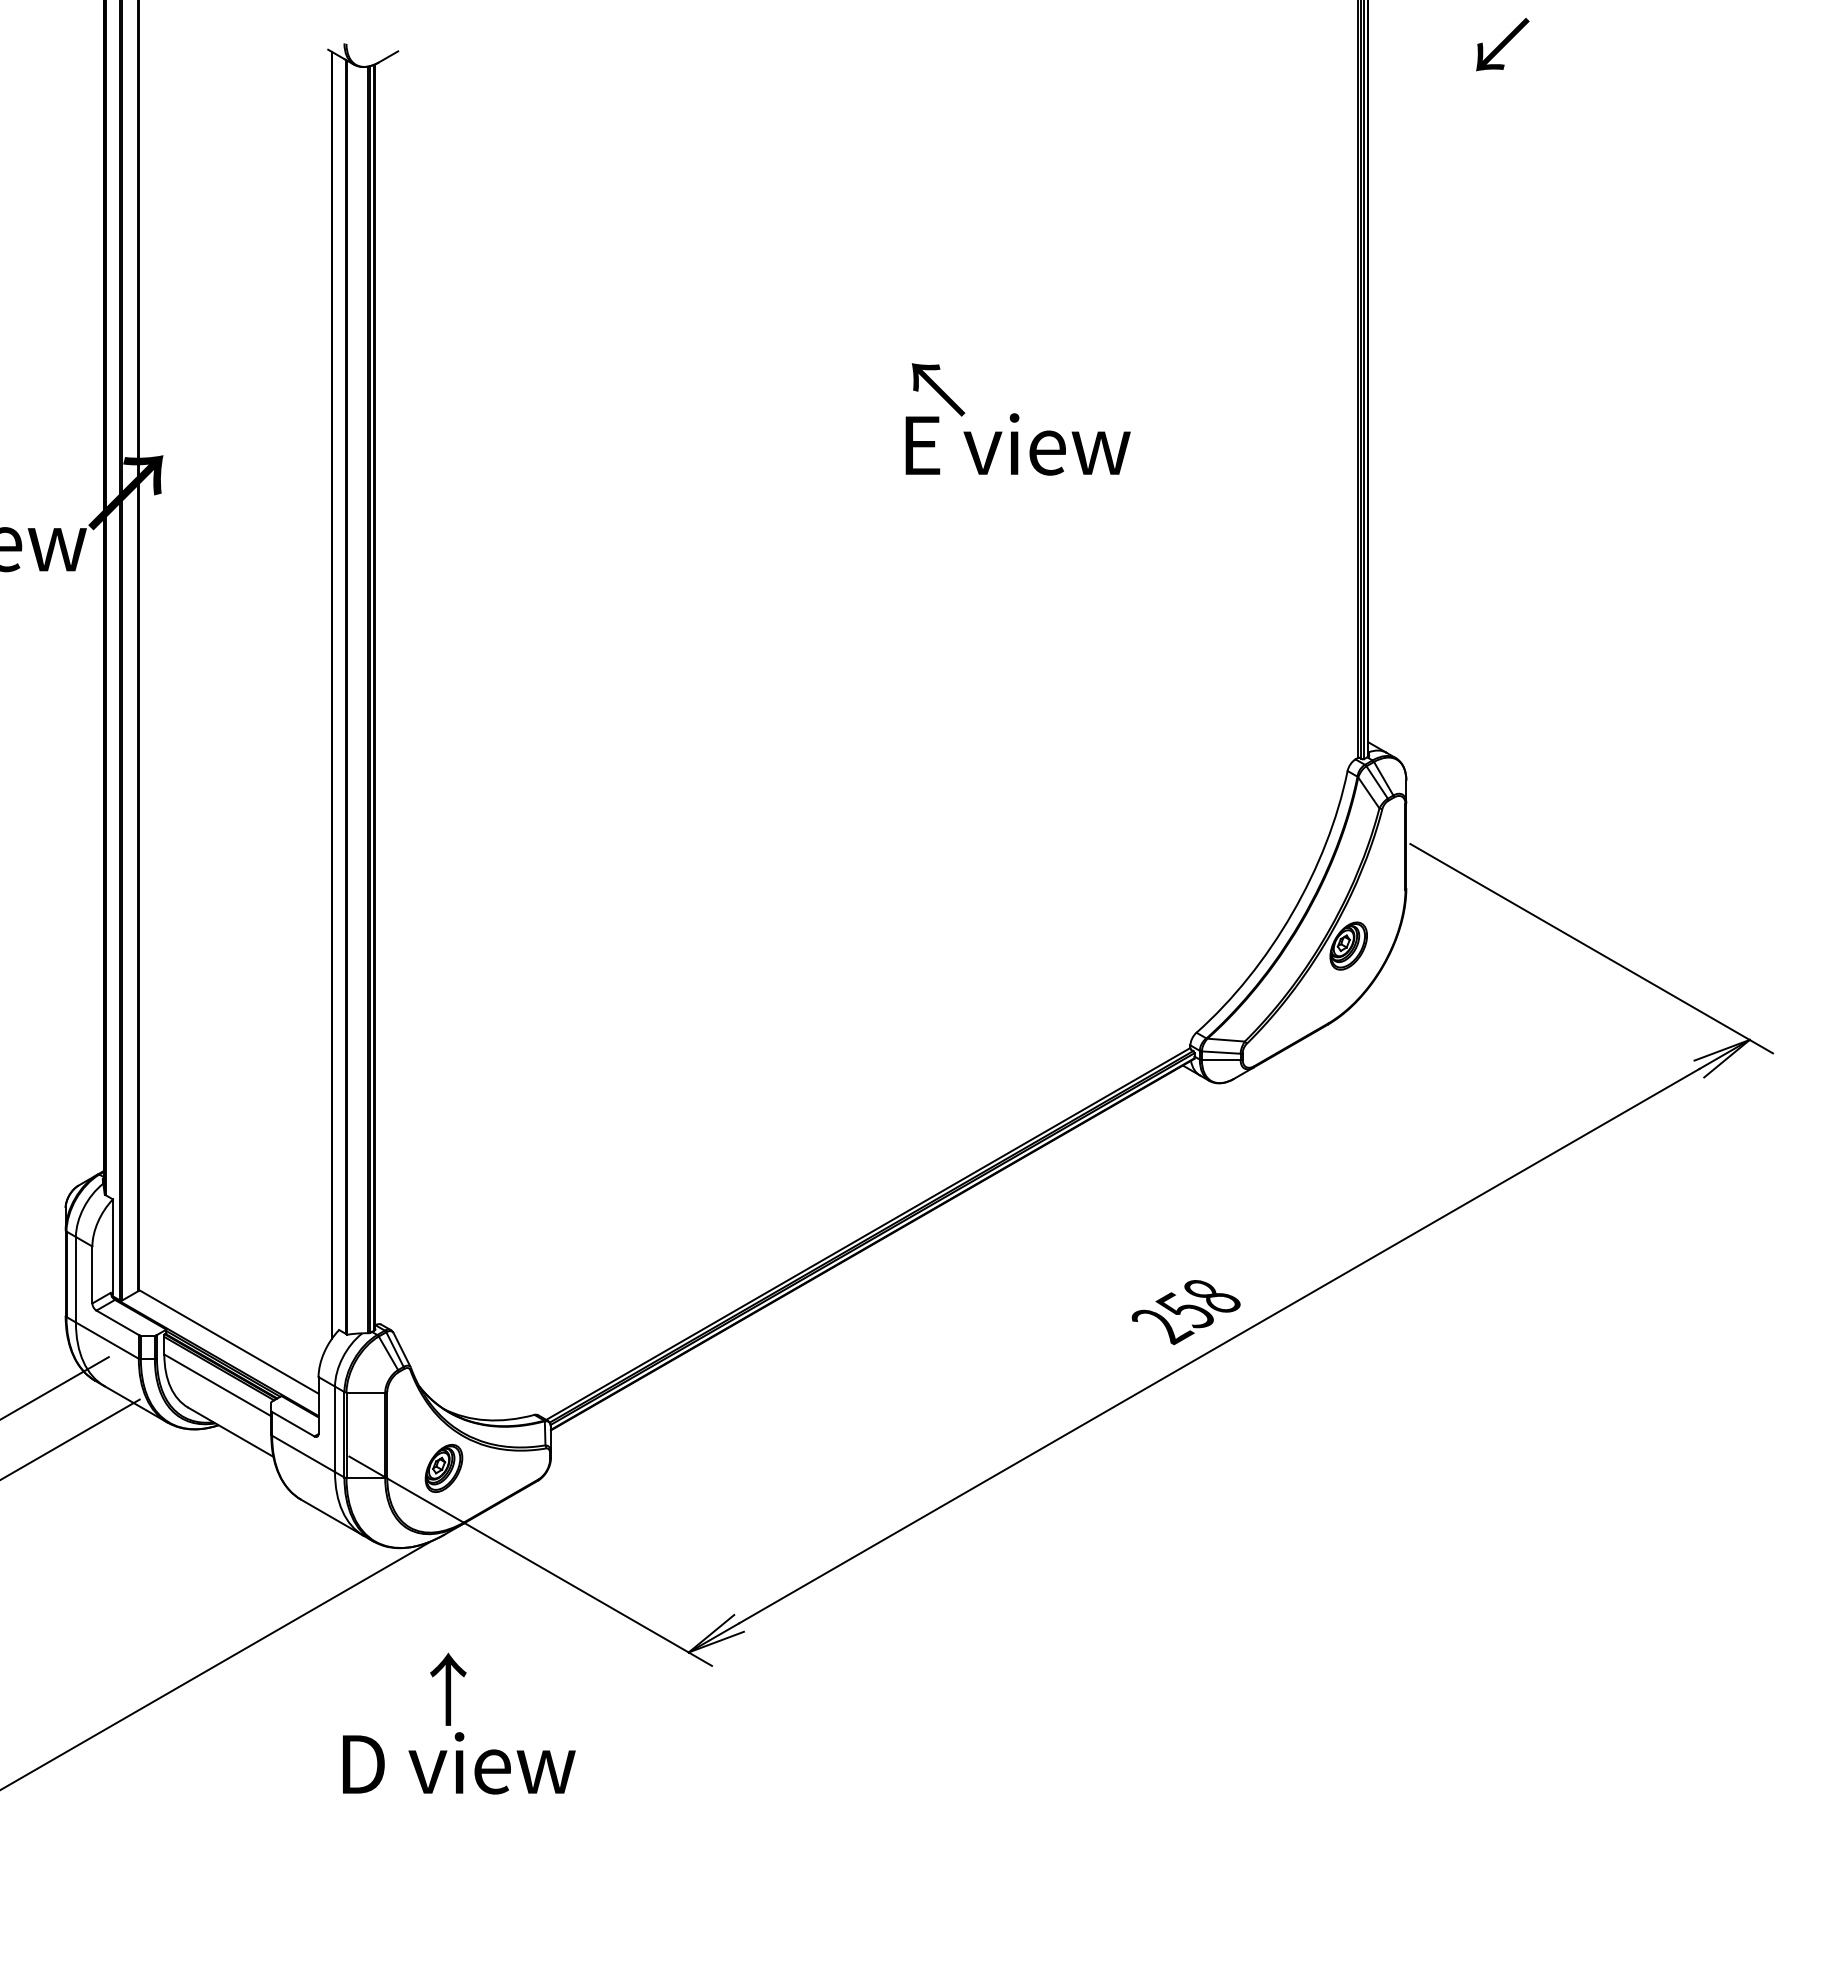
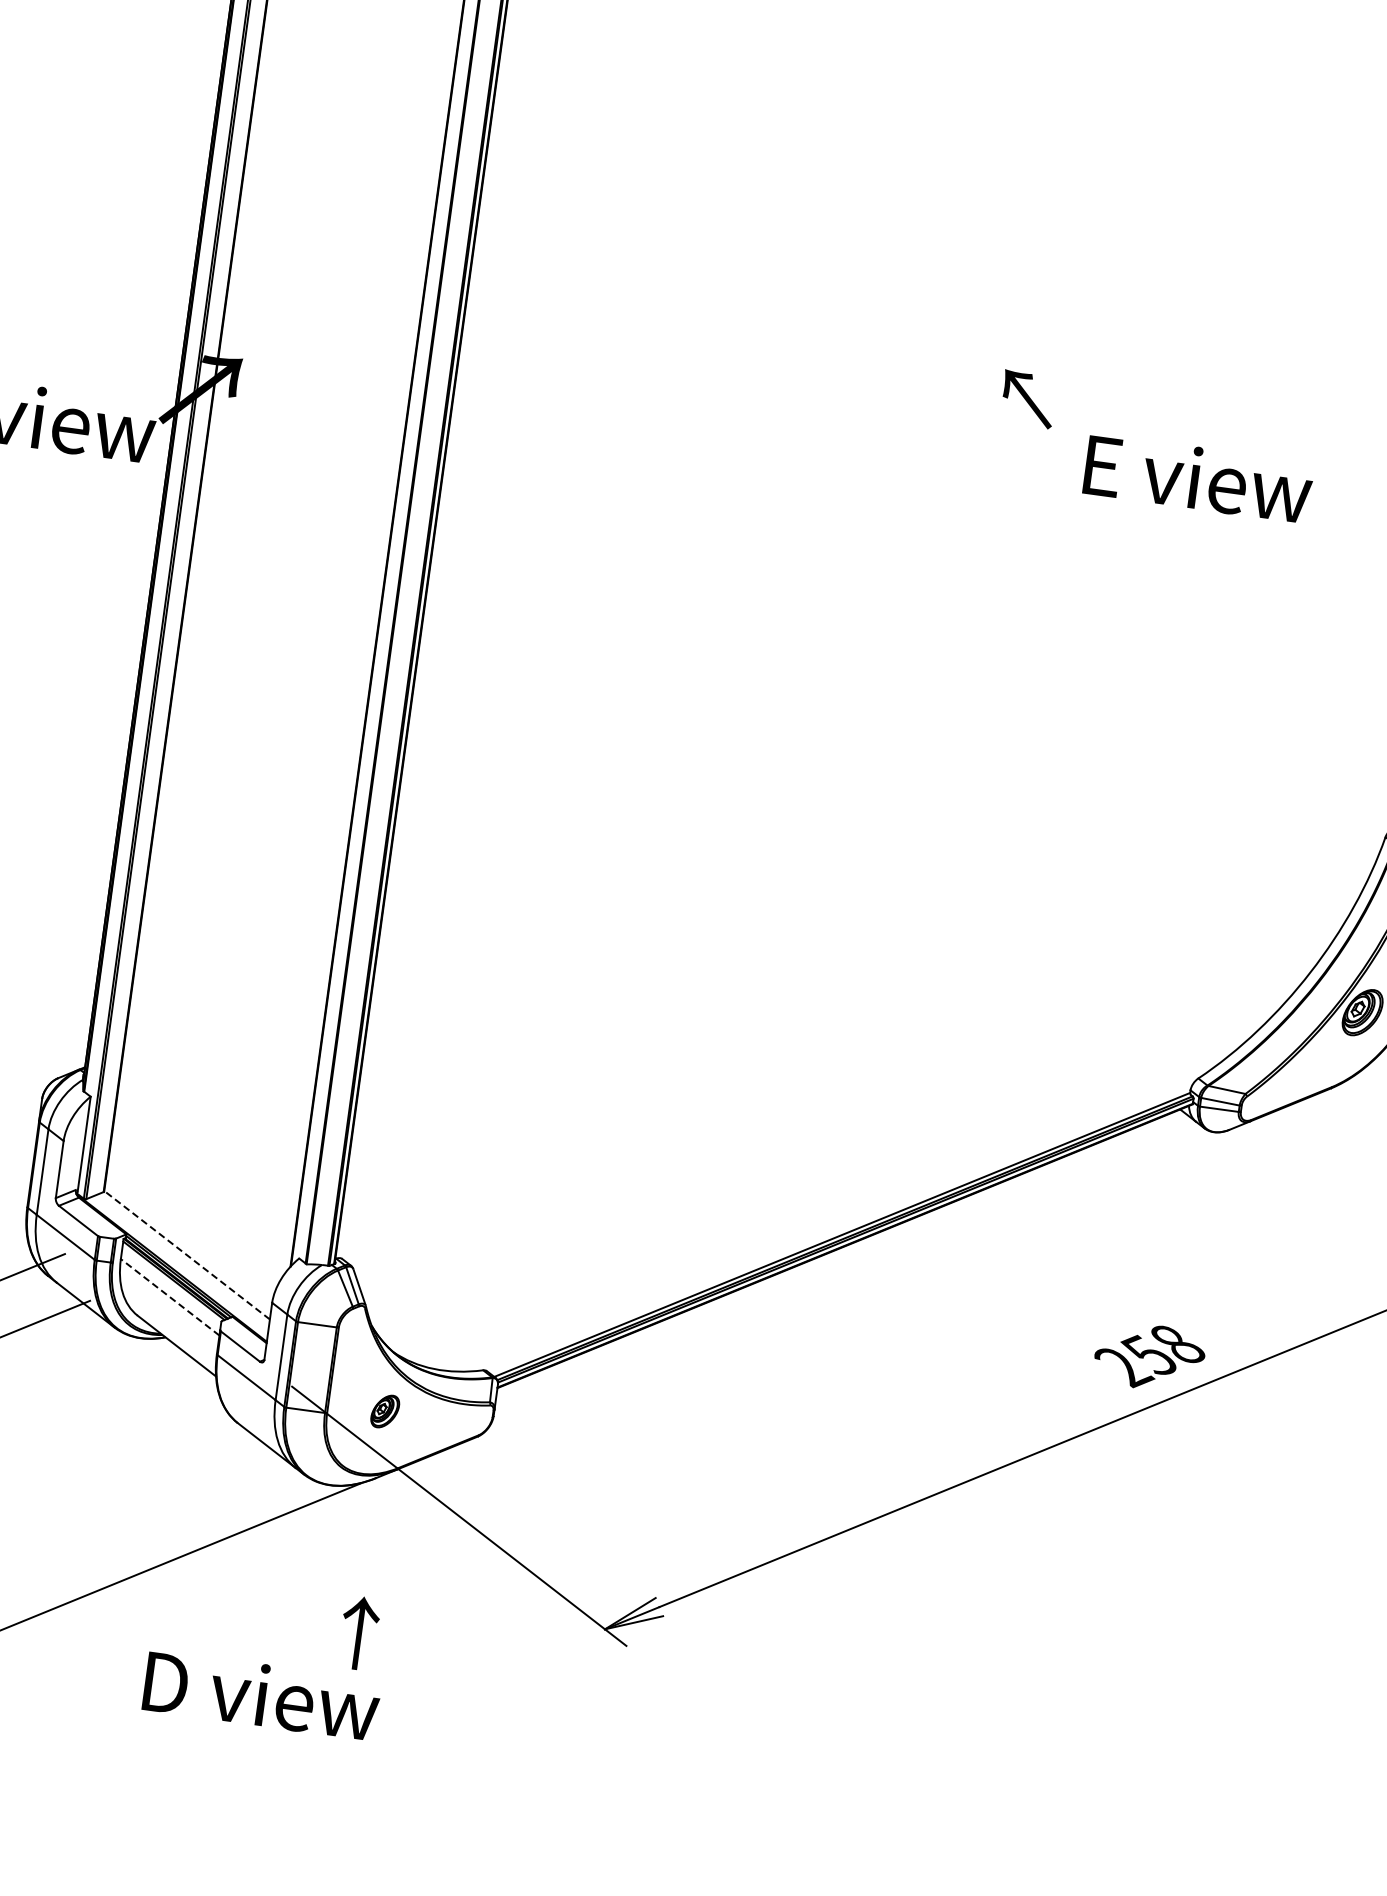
text: (1017, 444) -> (1197, 478), moved
line: (228, 1341) -> (186, 1254), solid -> dashed
line: (217, 1385) -> (169, 1297), solid -> dashed
part: (443, 1468) -> (384, 1411), size x0.7
text: (459, 1763) -> (262, 1695), moved

